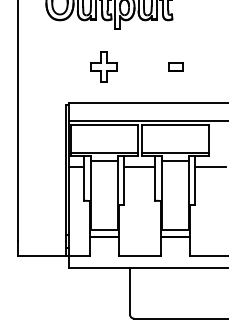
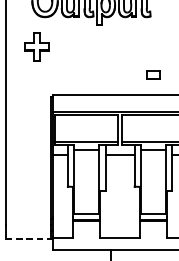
part: (103, 66) -> (36, 46), moved
part: (175, 66) -> (153, 74), moved
line: (42, 256) -> (28, 239), solid -> dashed

